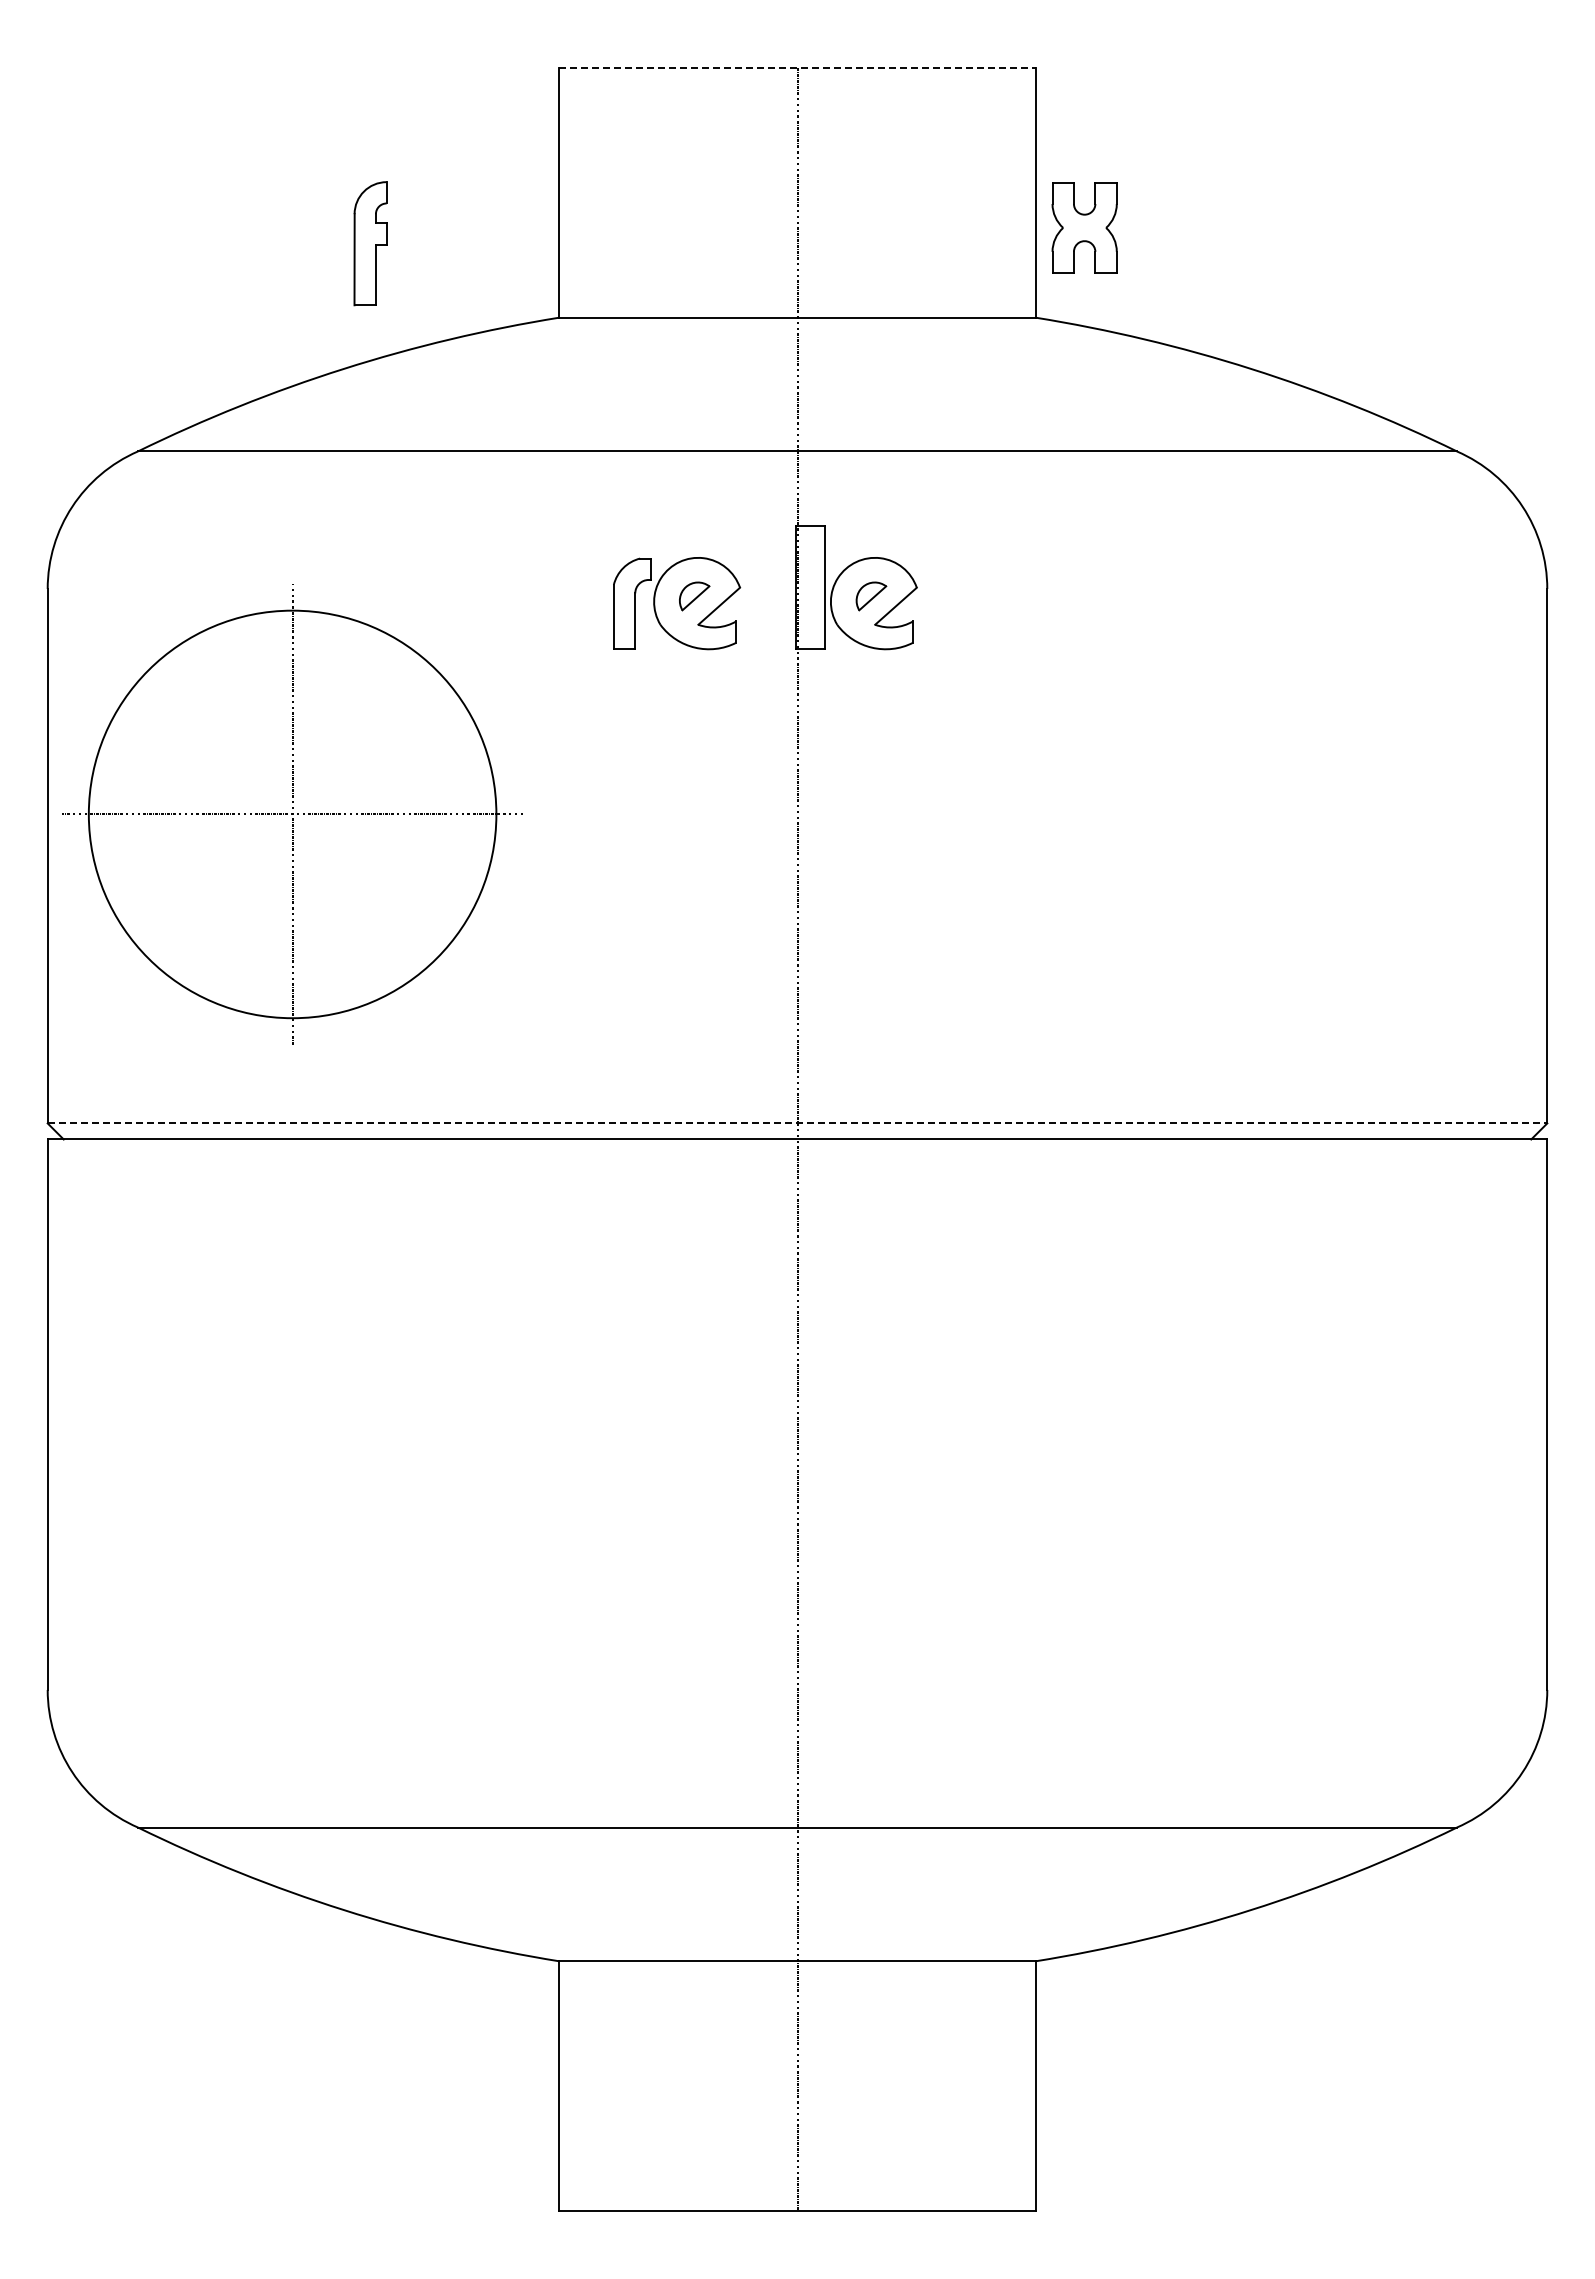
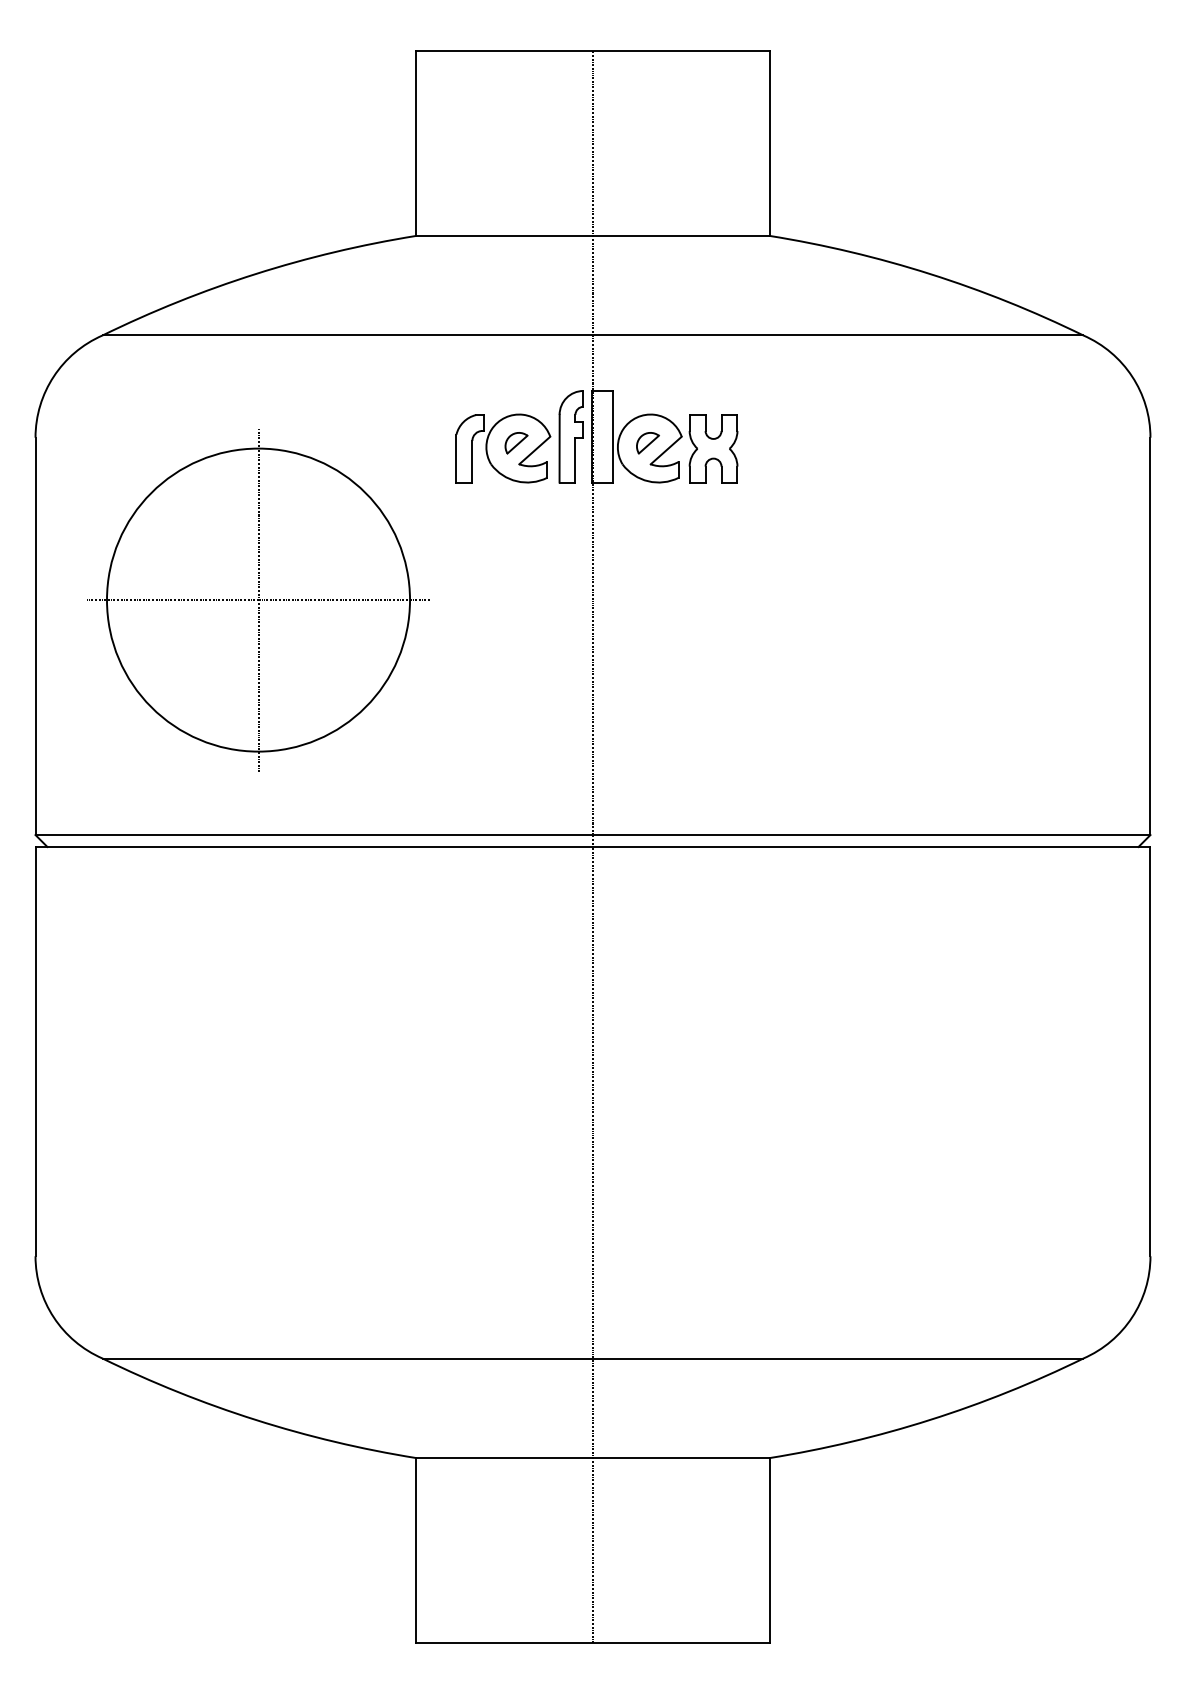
line: (797, 68) -> (593, 50), dashed -> solid
part: (1084, 227) -> (713, 448), moved
part: (370, 243) -> (571, 436), moved
part: (292, 814) -> (258, 600), moved
line: (797, 1123) -> (593, 835), dashed -> solid

